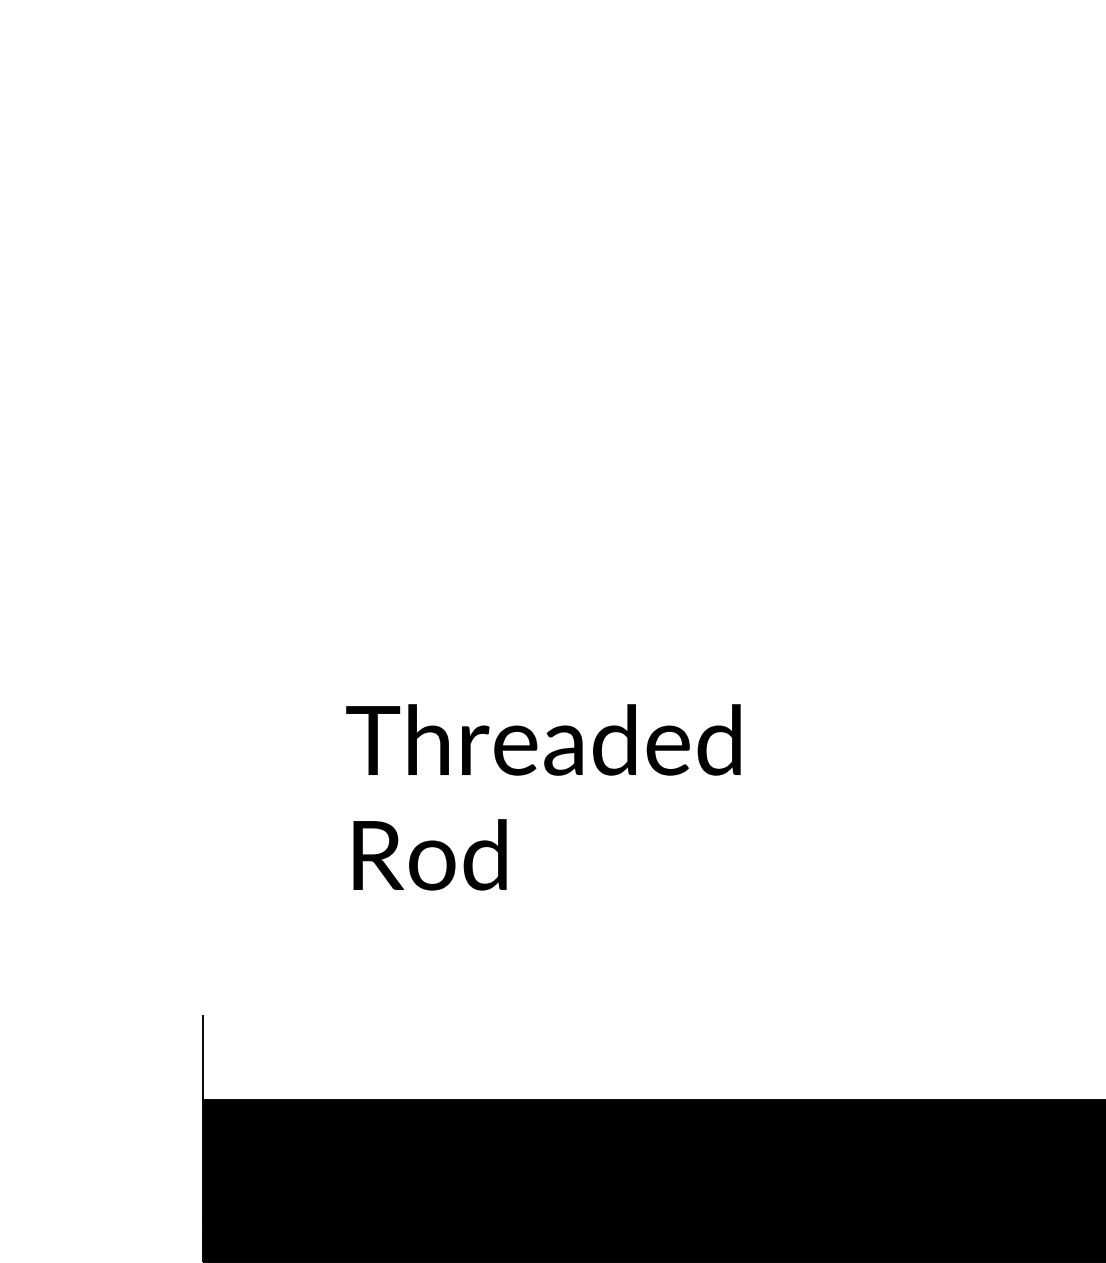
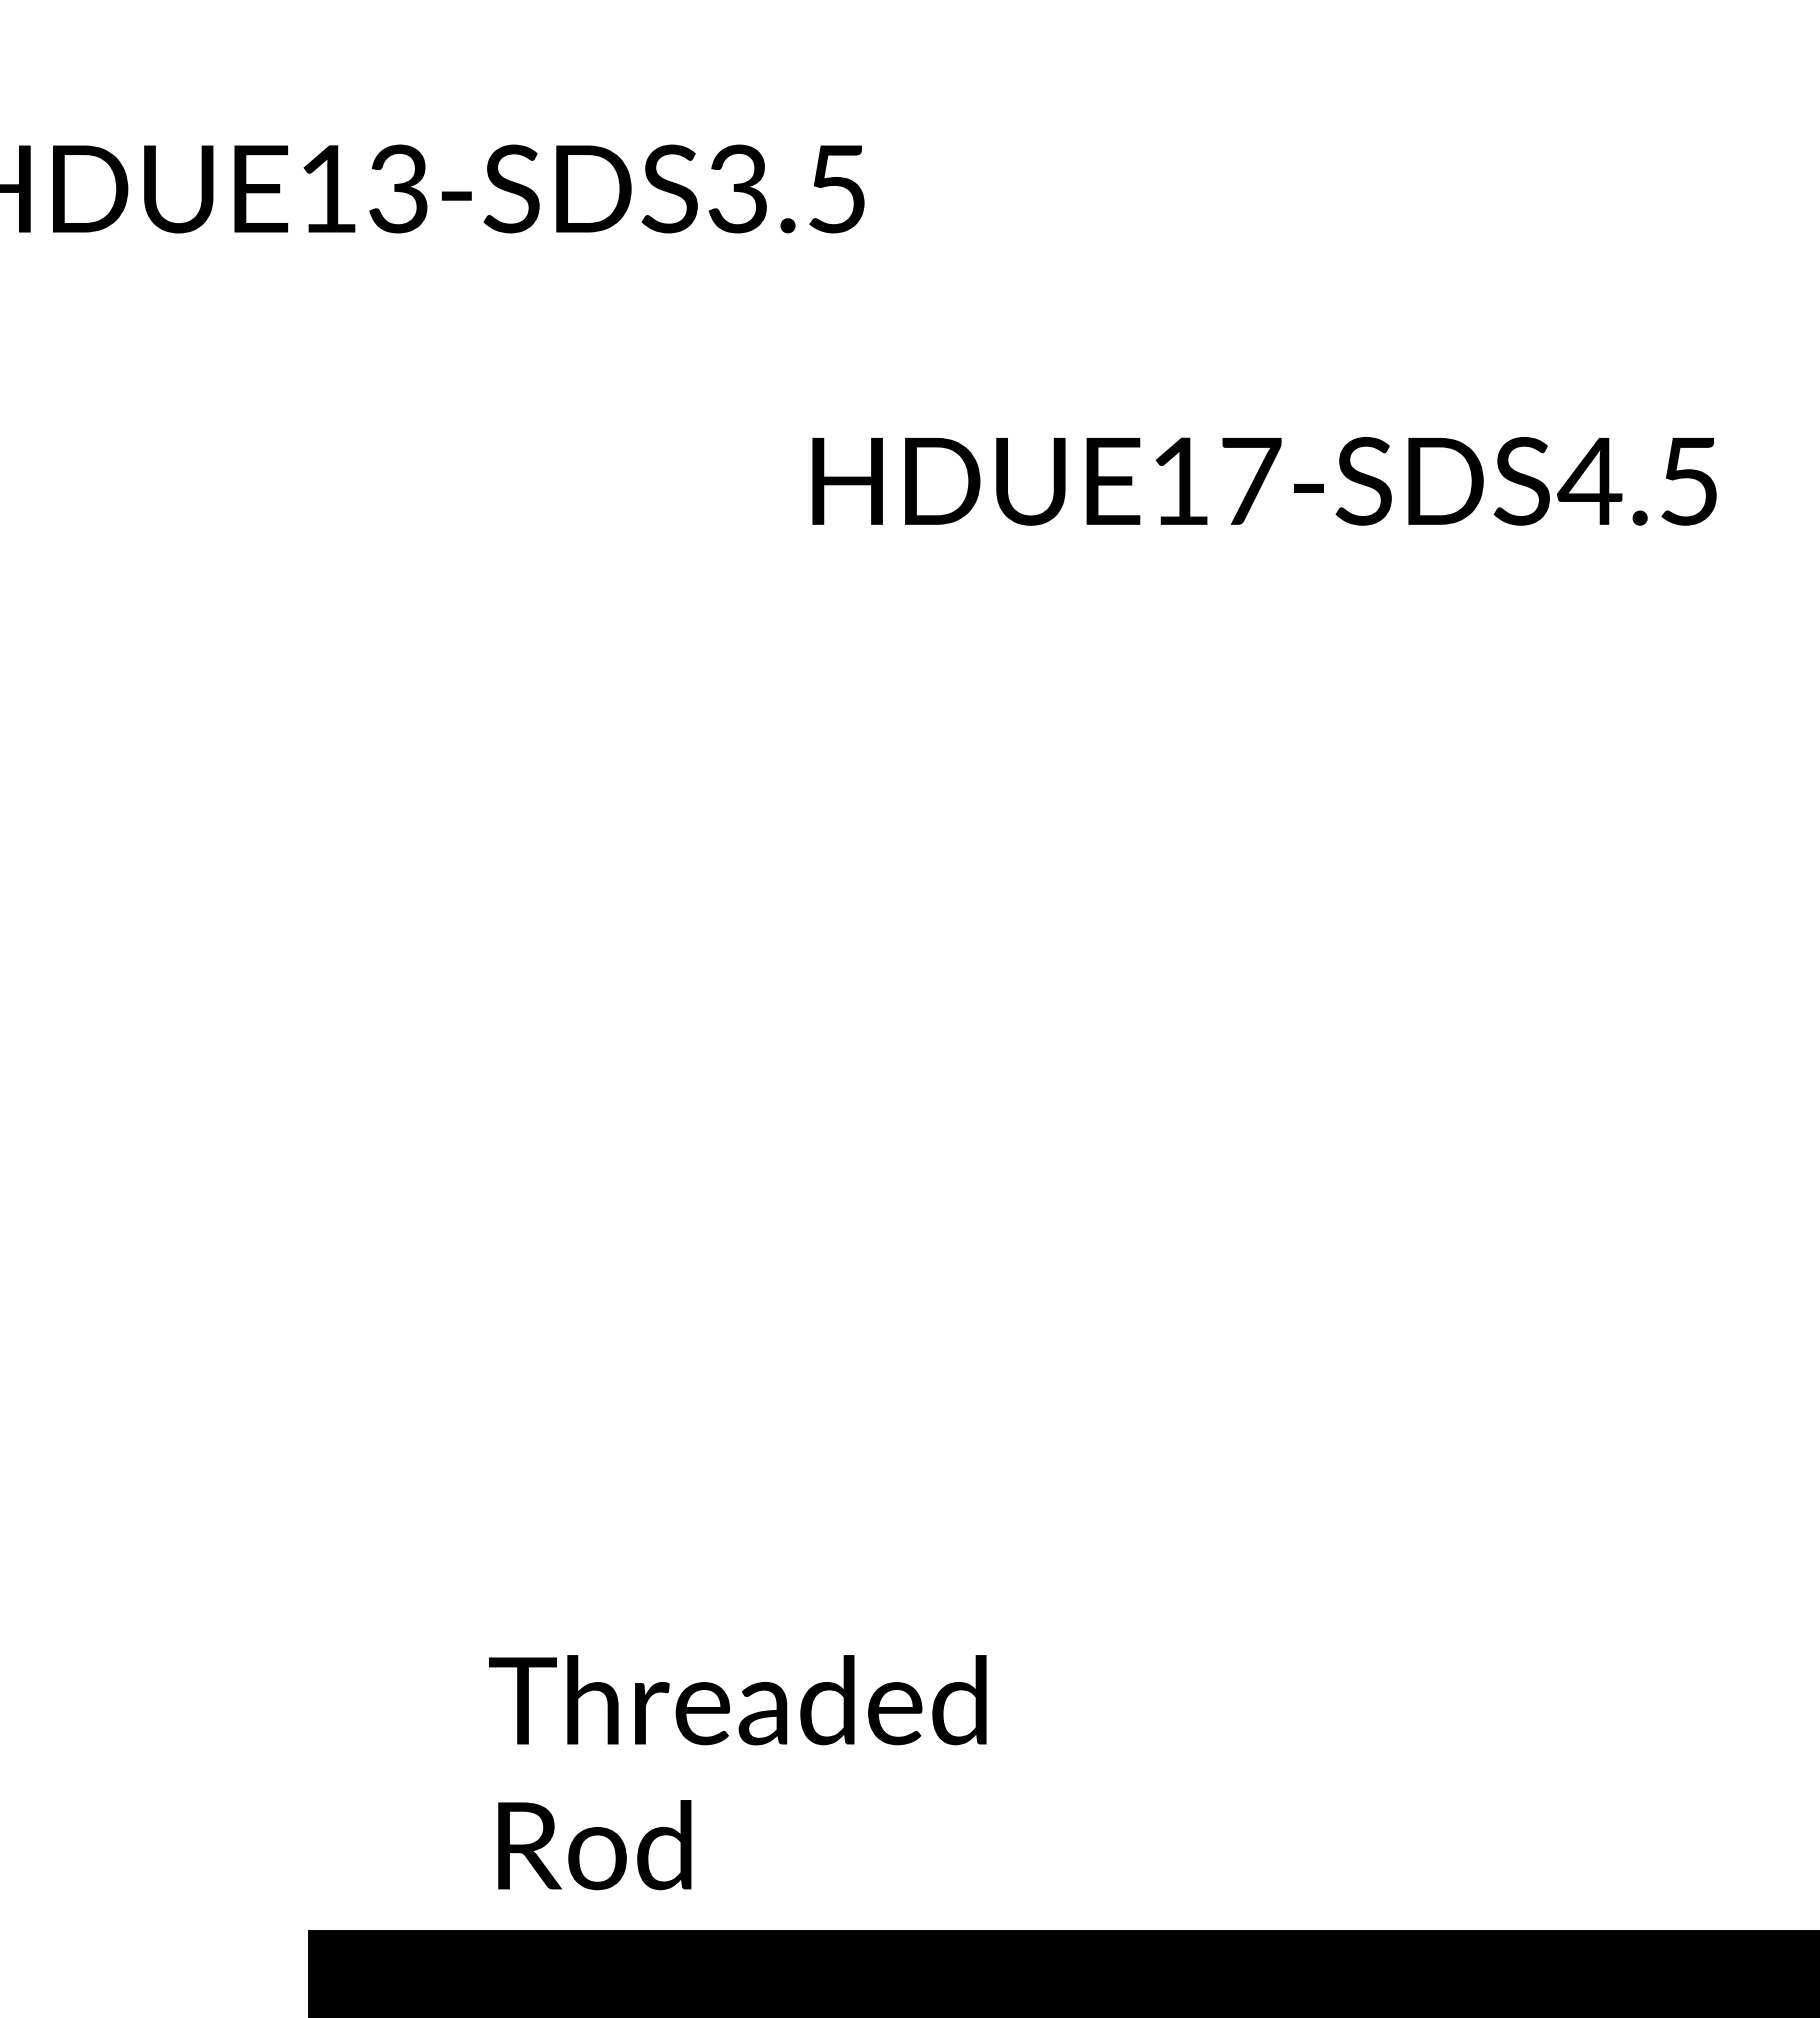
text: (543, 797) -> (737, 1772), moved
line: (203, 1058) -> (308, 1879), removed

